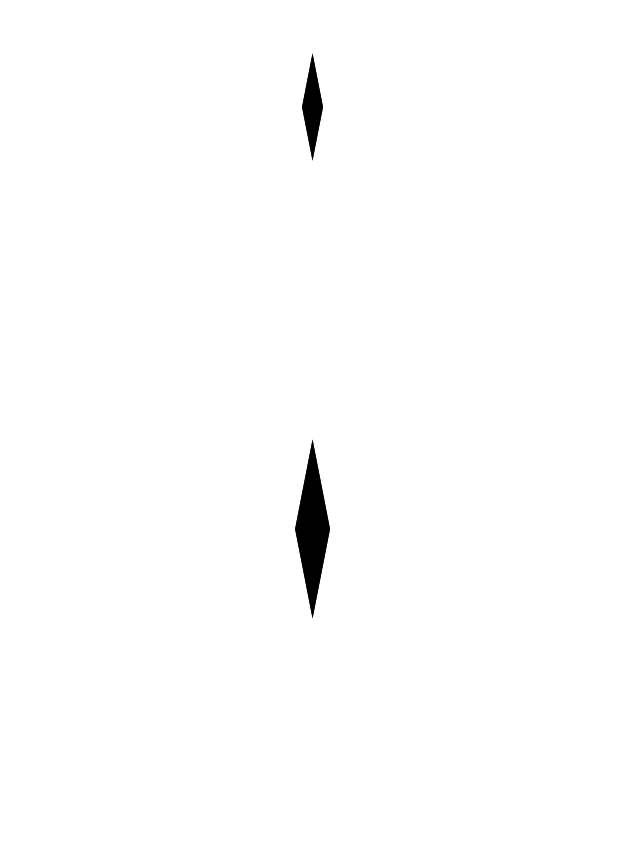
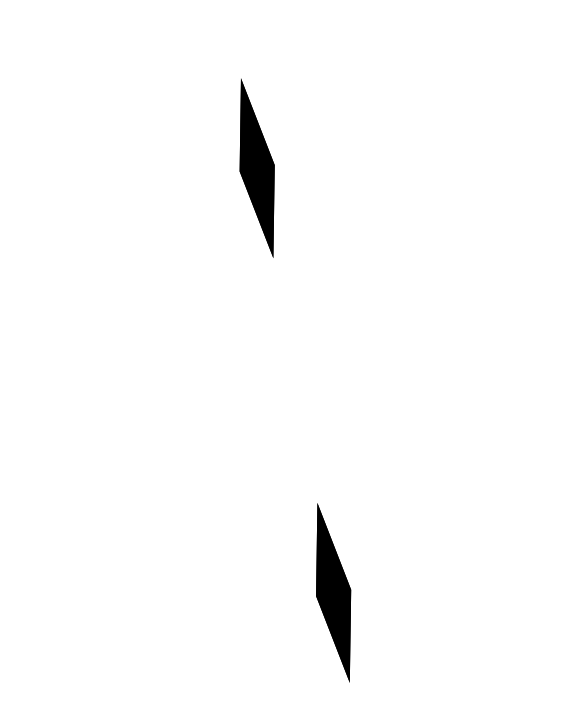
part: (312, 106) -> (257, 167), size x1.67

